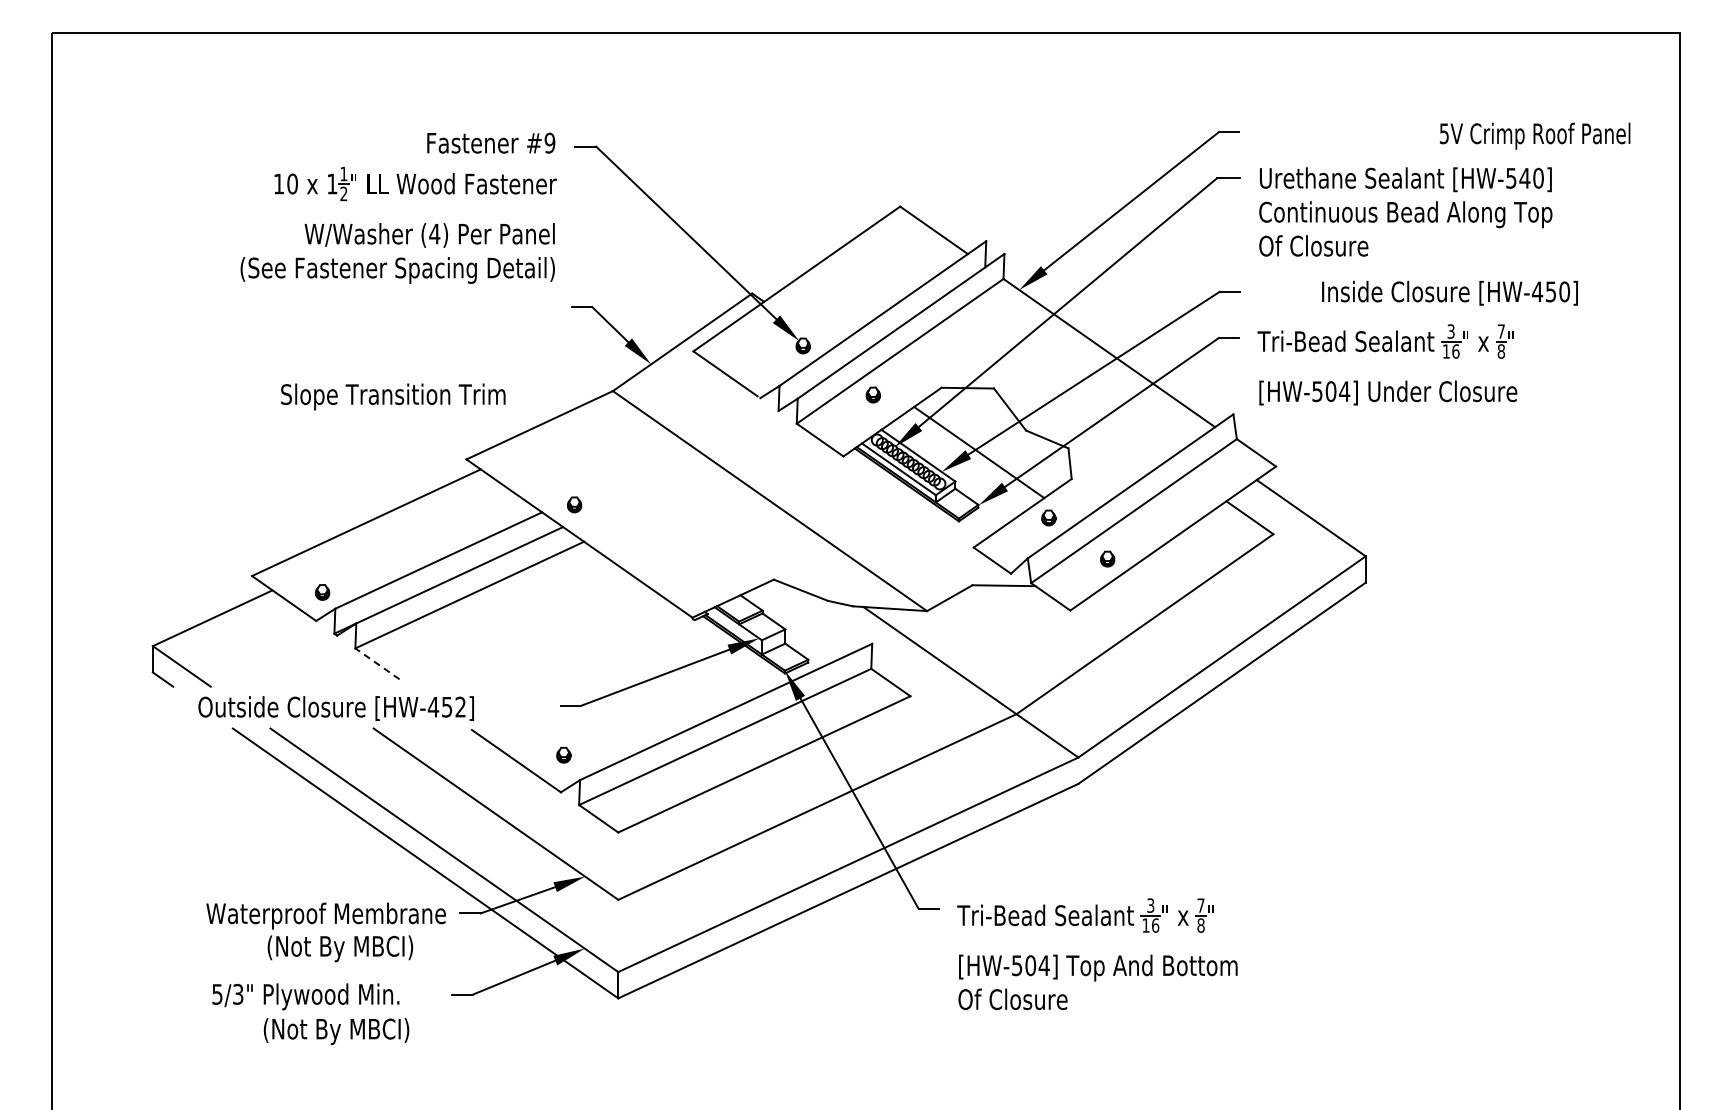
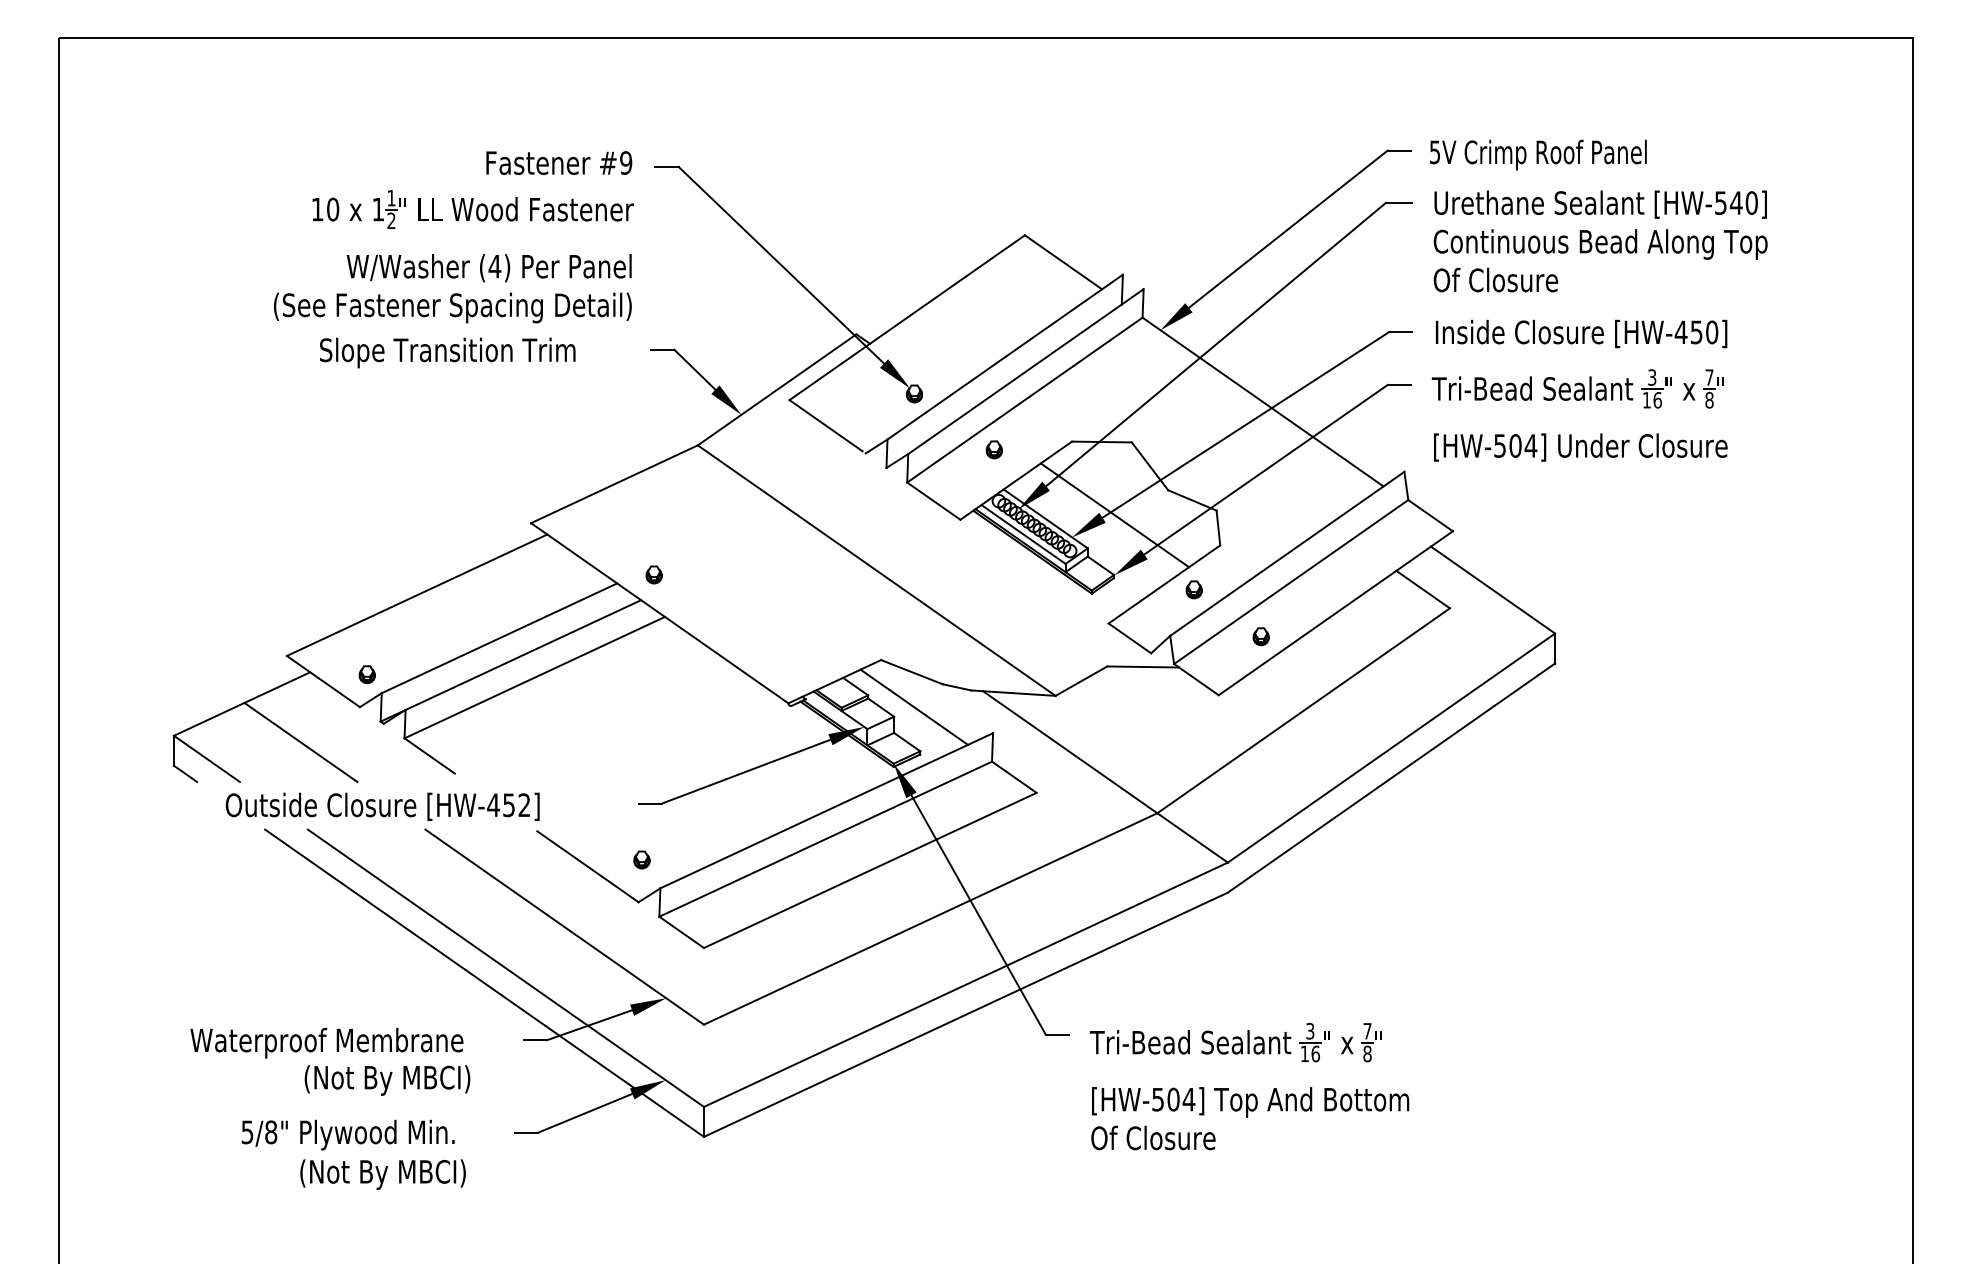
text: (1535, 135) -> (1538, 154), moved
text: (1449, 292) -> (1580, 333), moved
text: (393, 396) -> (447, 352), moved
line: (802, 621) -> (913, 707), added
line: (263, 651) -> (299, 741), added
line: (377, 663) -> (429, 755), dashed -> solid
text: (325, 915) -> (326, 1042), moved
text: (238, 994) -> (271, 1132), 5/3" -> 5/8"

